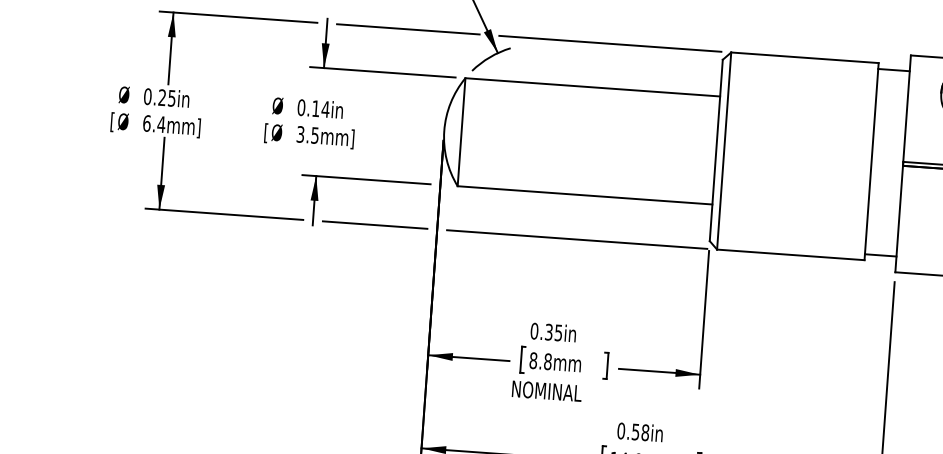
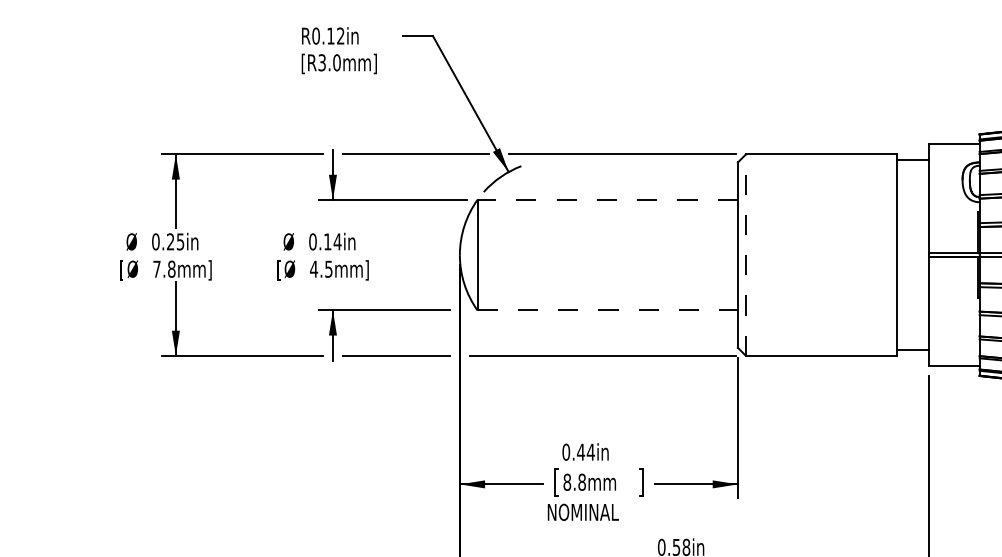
line: (592, 86) -> (607, 199), solid -> dashed
text: (154, 123) -> (164, 268), 6.4mm] -> 7.8mm]
text: (301, 133) -> (314, 268), 3.5mm] -> 4.5mm]
line: (723, 151) -> (745, 255), solid -> dashed
line: (585, 195) -> (608, 310), solid -> dashed
text: (553, 331) -> (585, 451), 0.35in -> 0.44in

